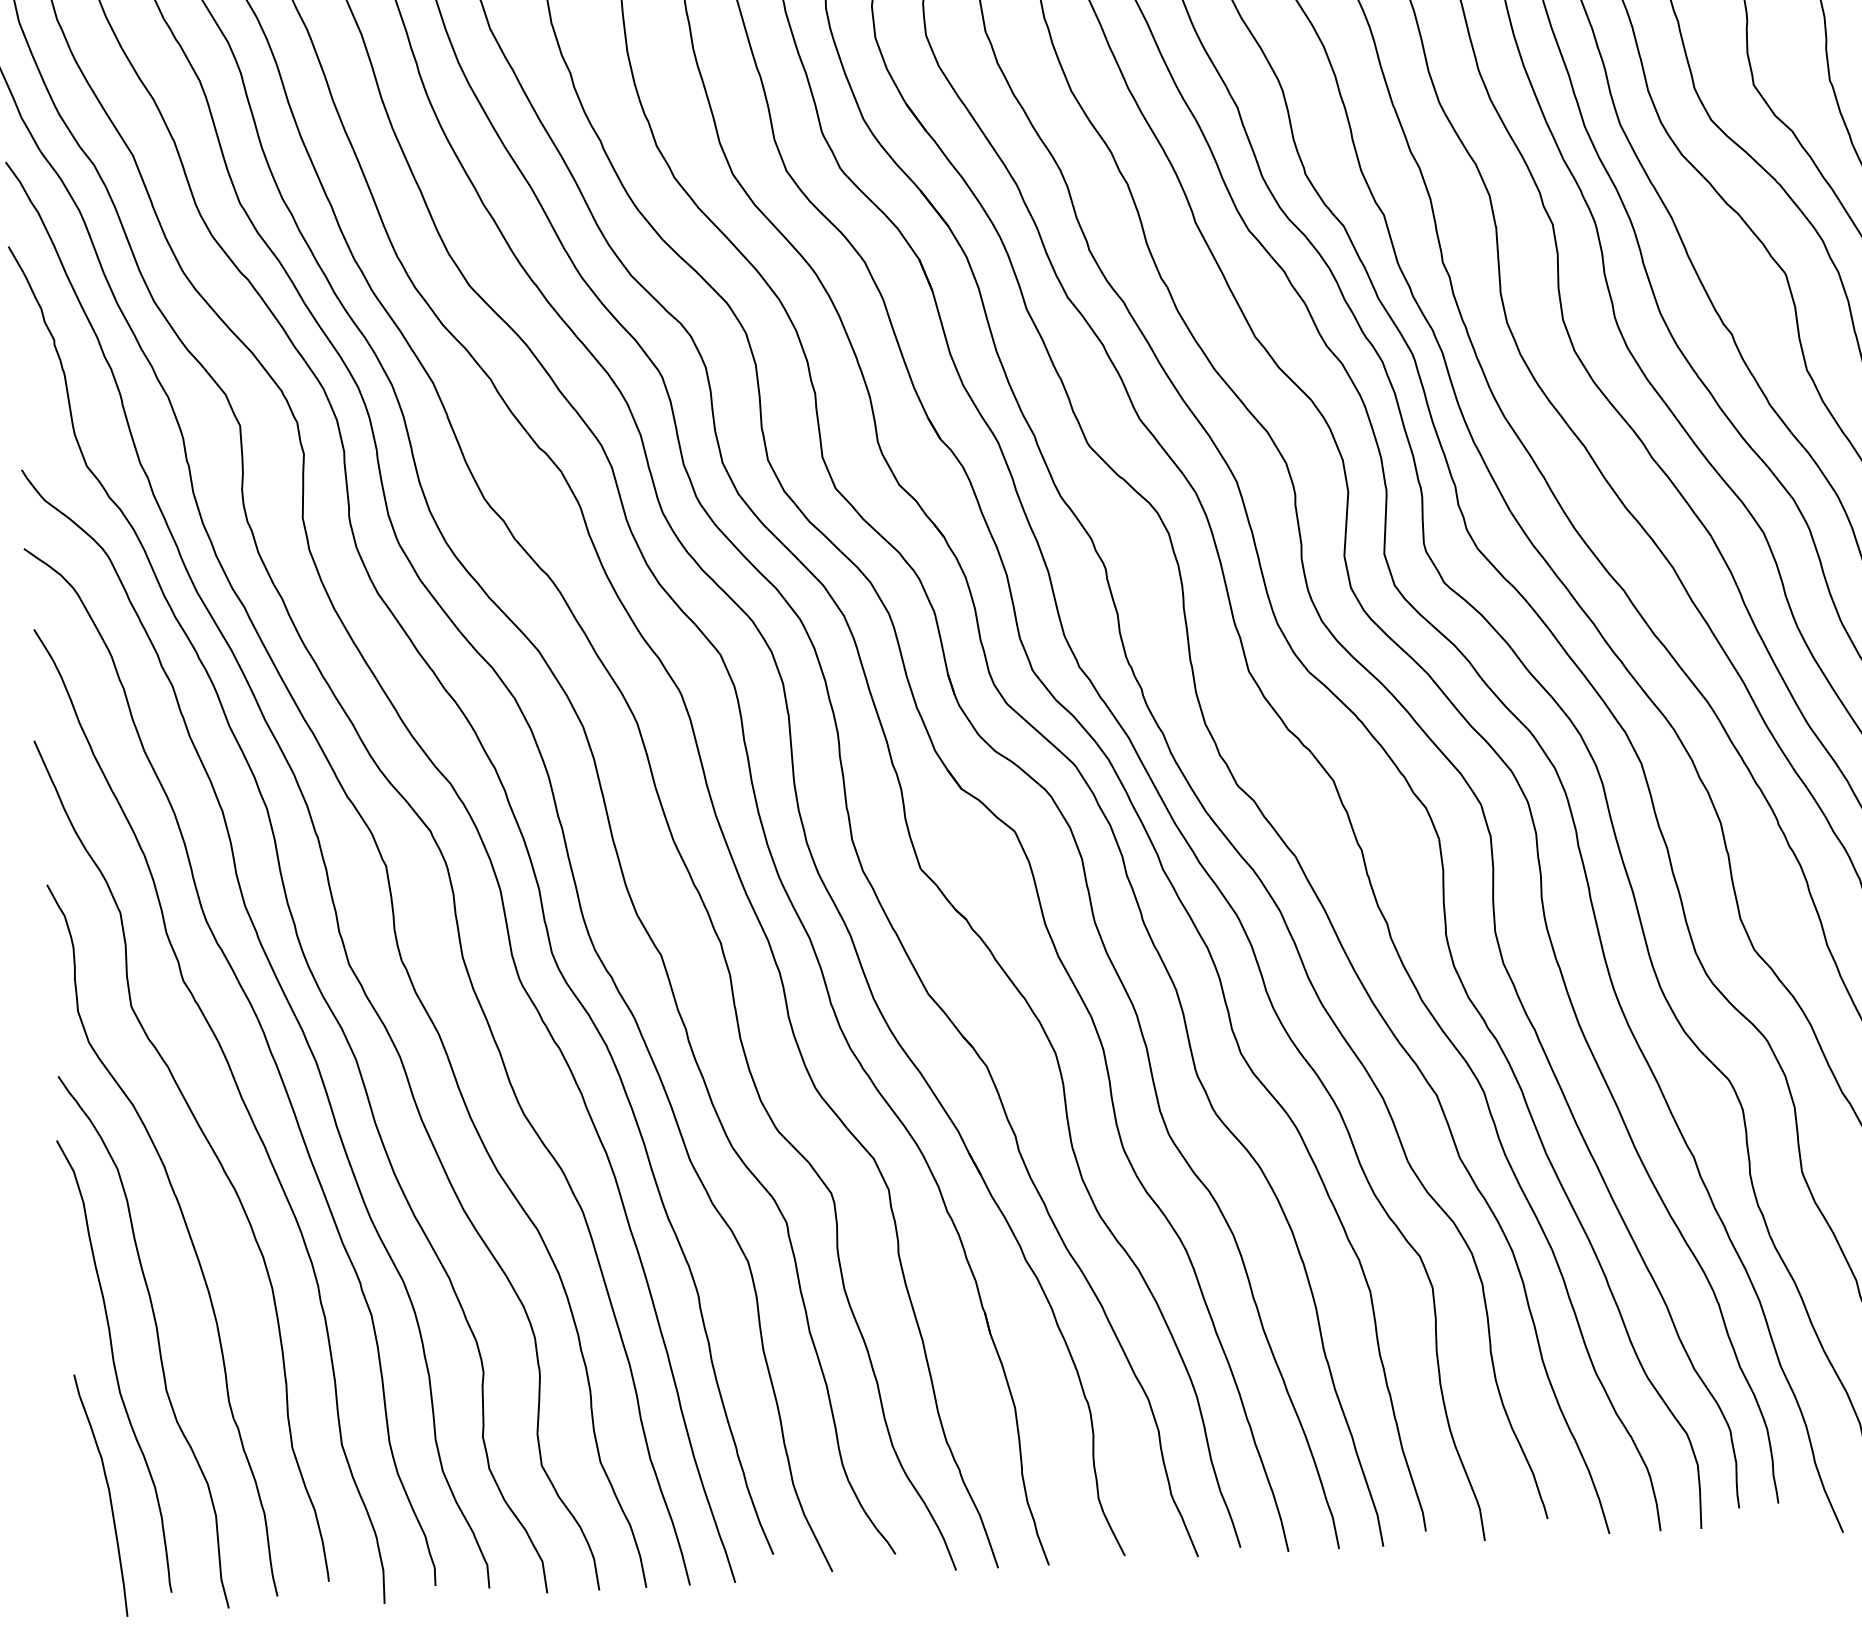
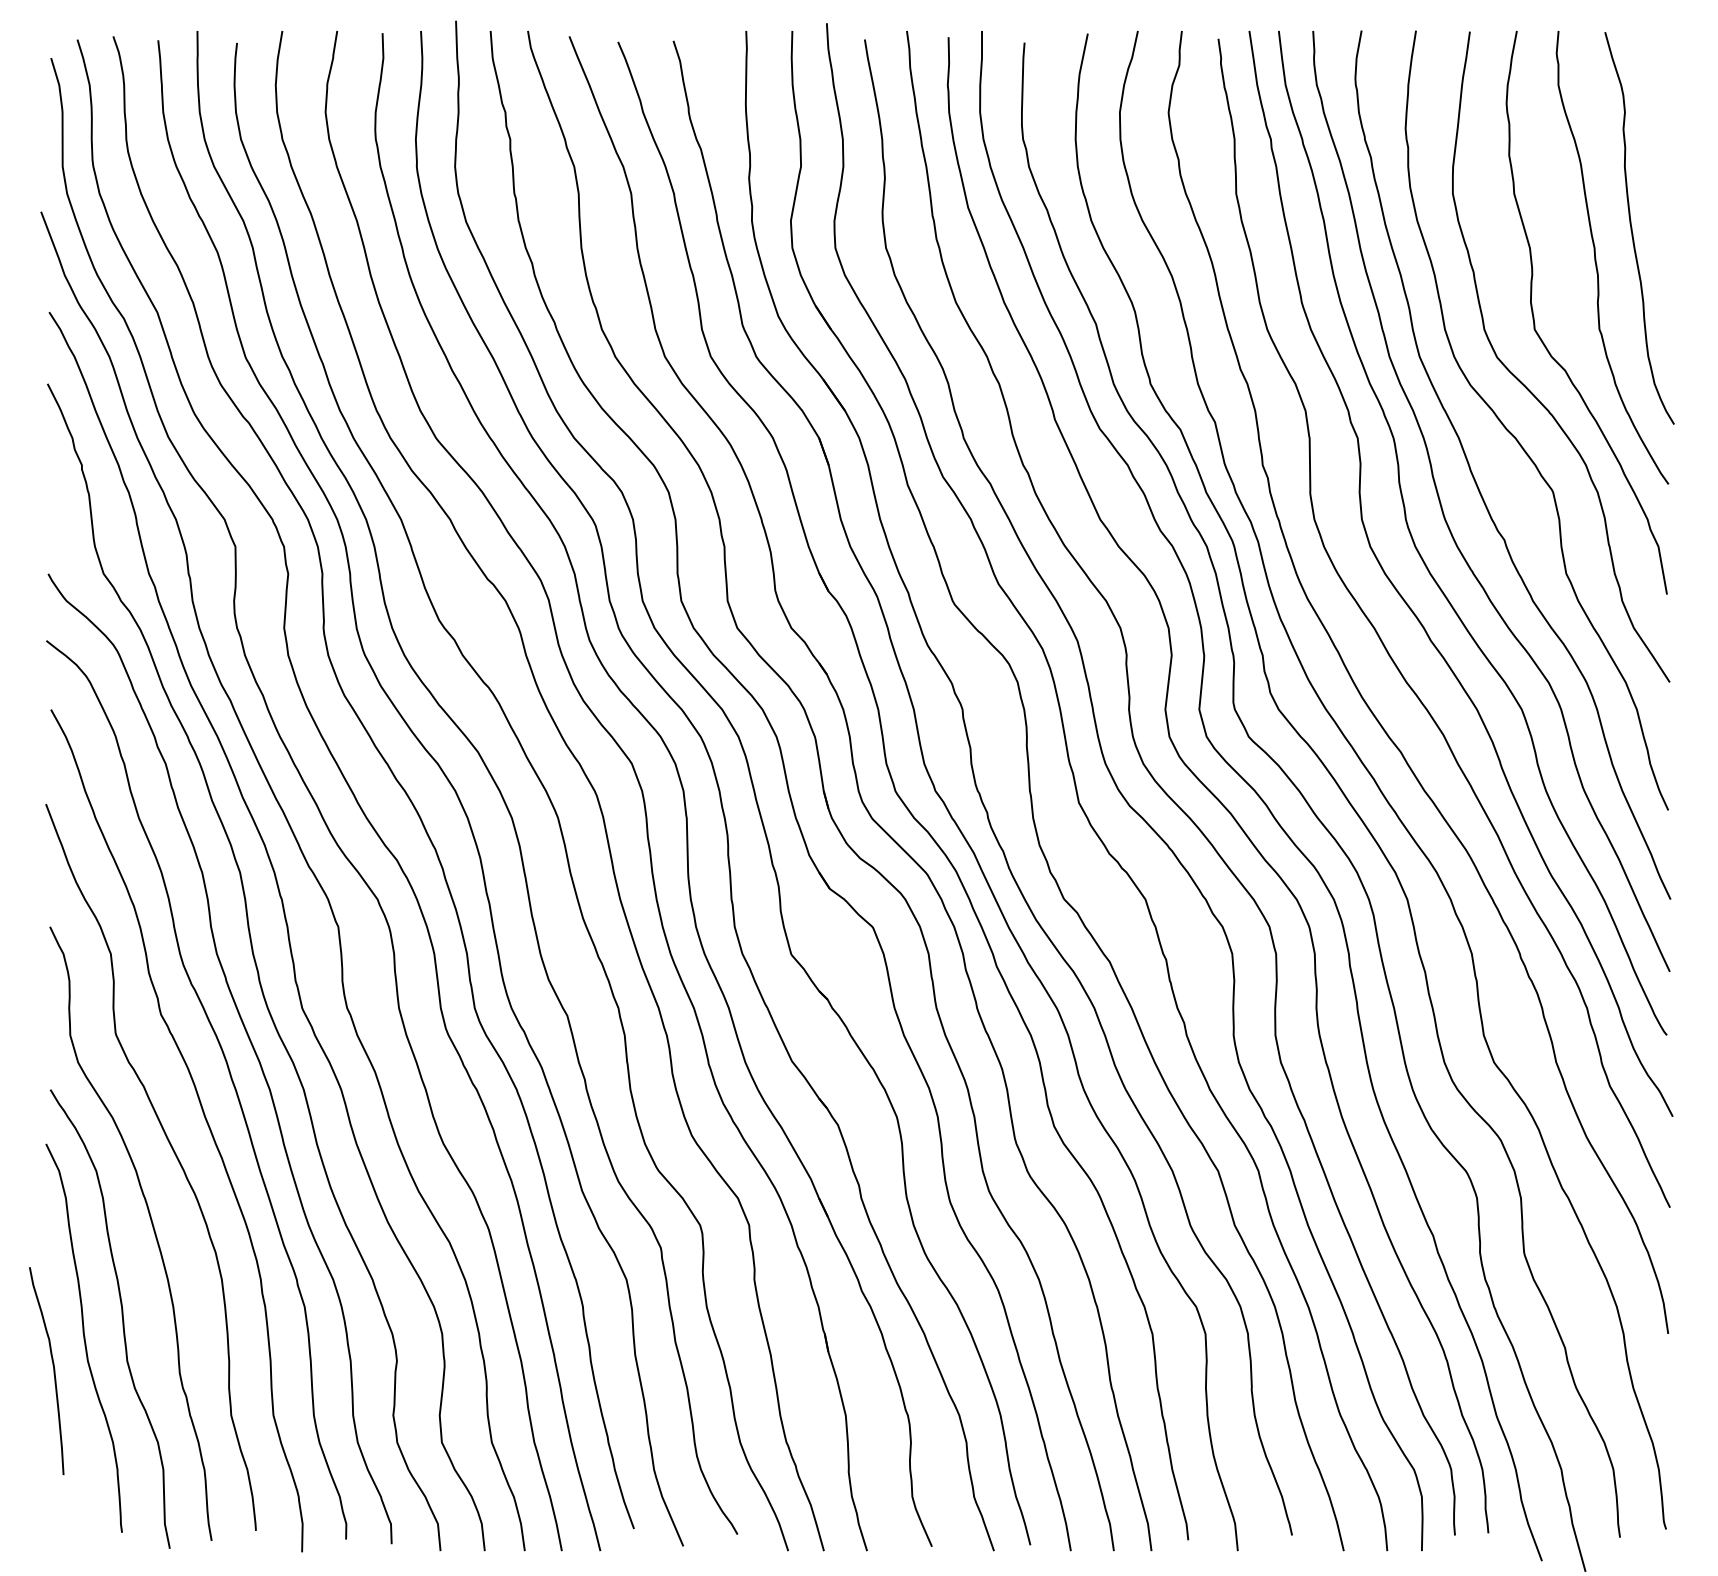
curve: (108, 1495) -> (53, 1371), moved

